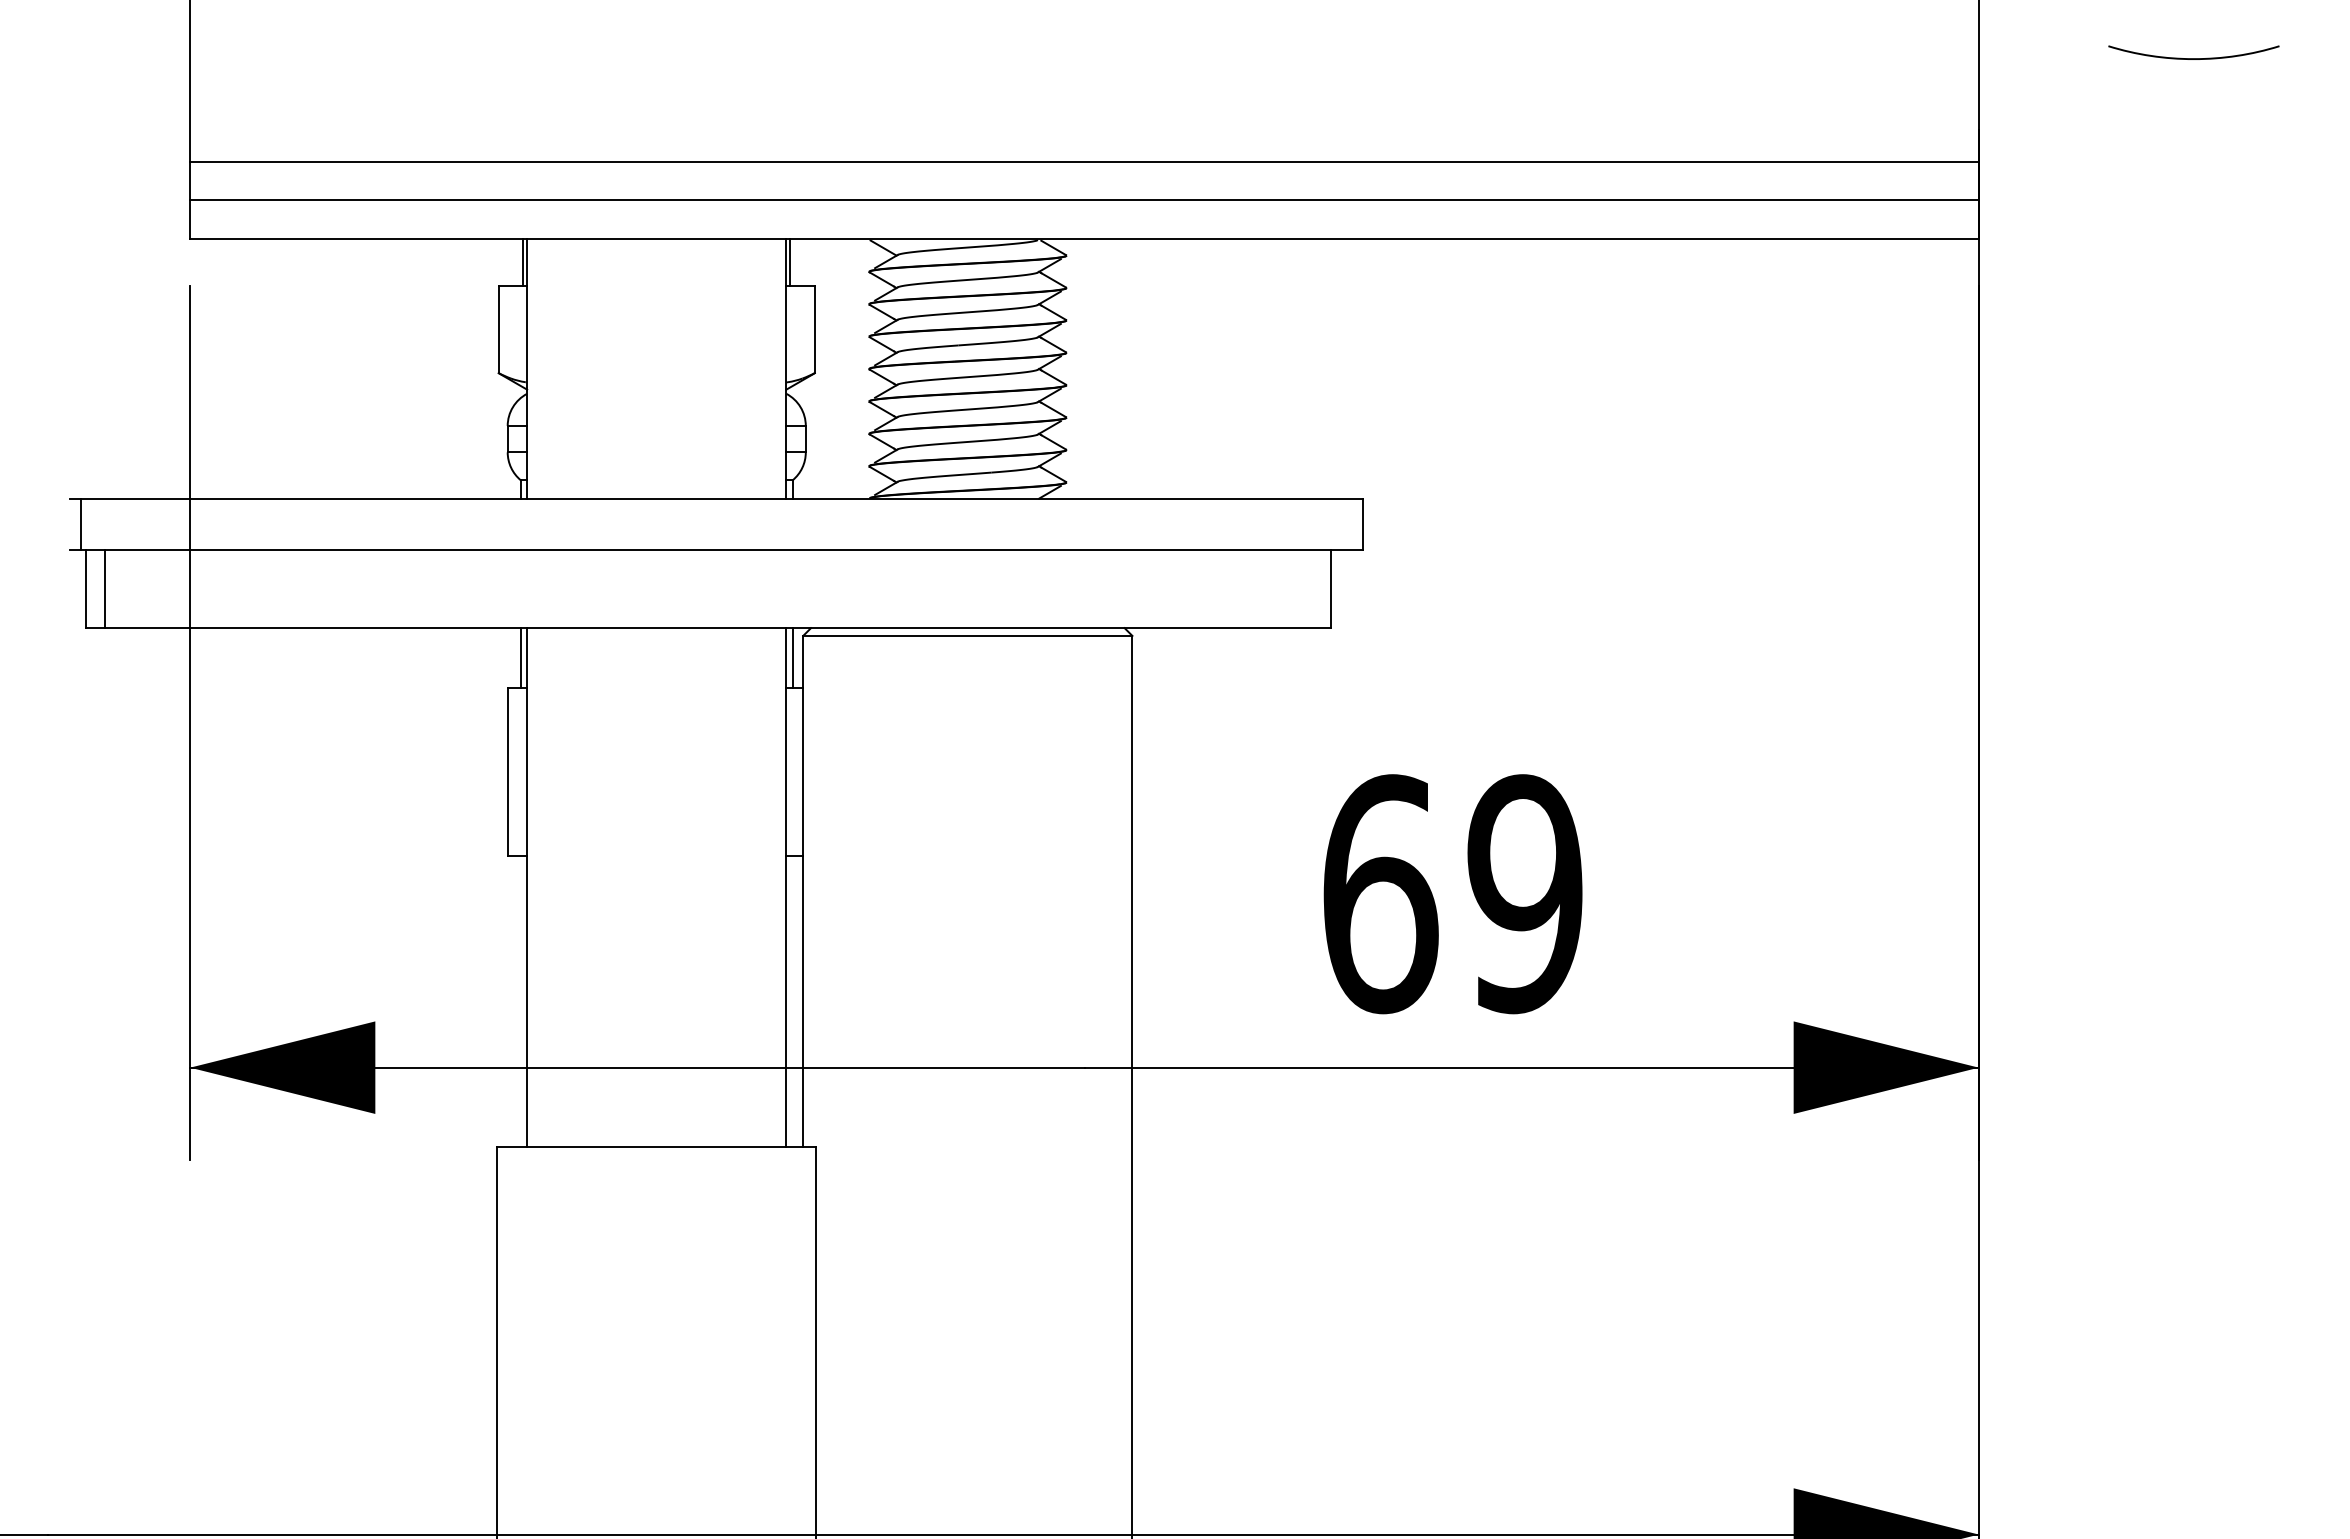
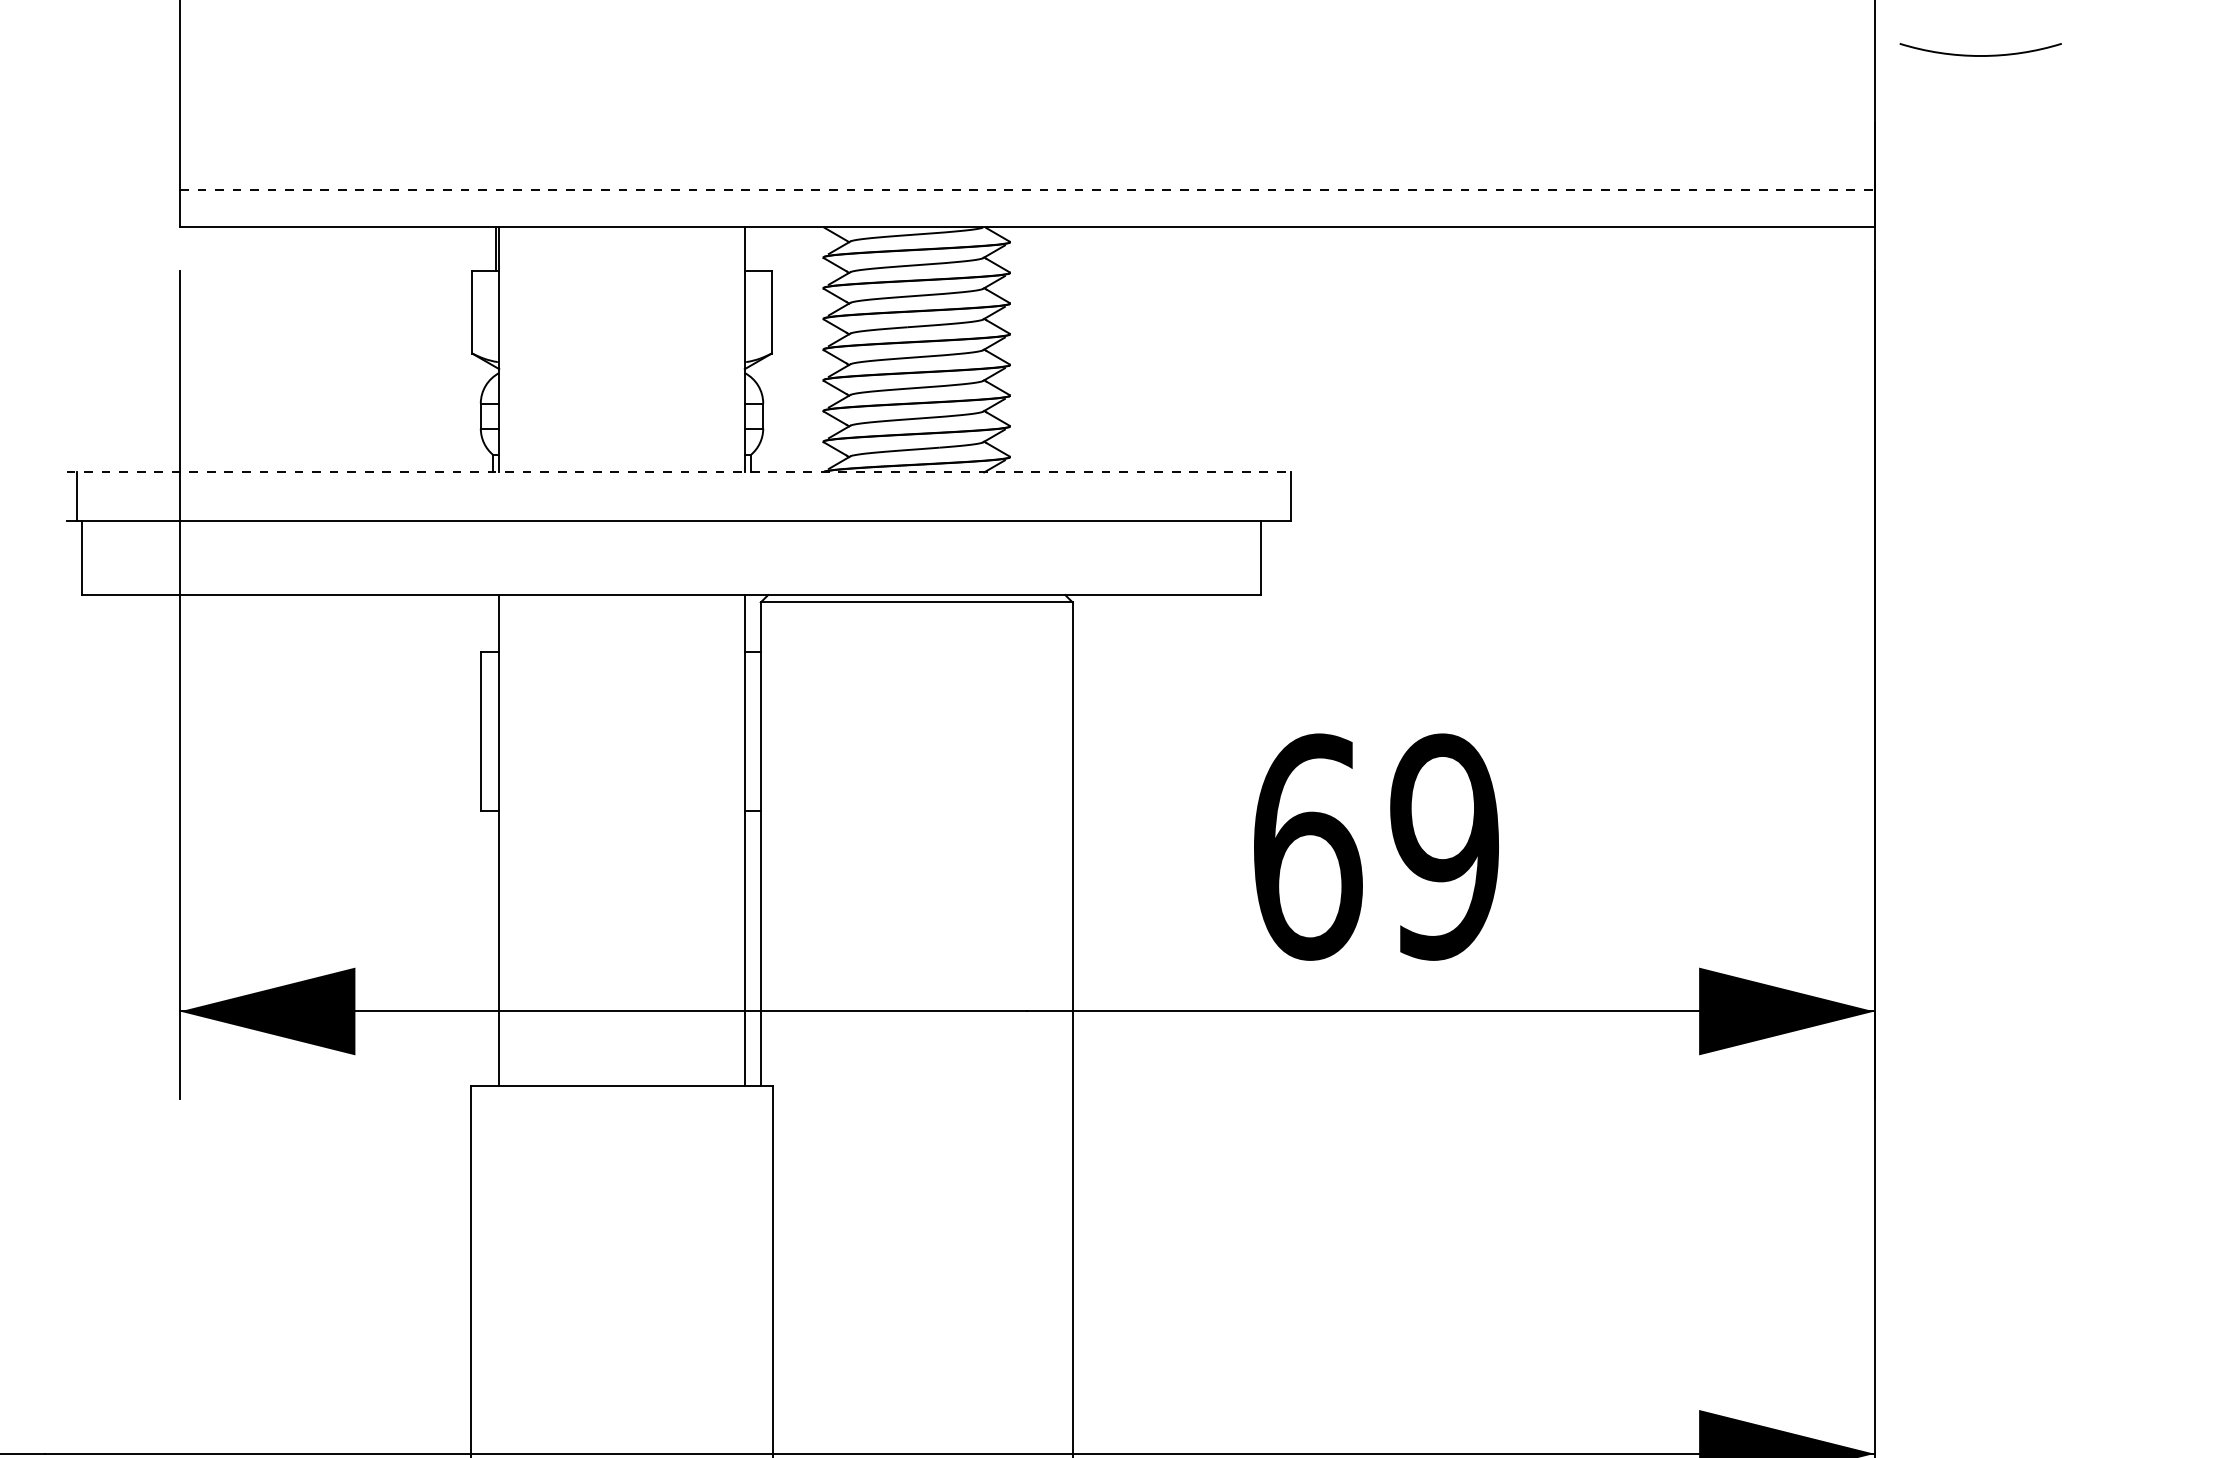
arc: (2193, 58) -> (1980, 55), moved
line: (1084, 161) -> (1027, 152), removed
line: (1084, 200) -> (1027, 189), solid -> dashed
line: (790, 262) -> (748, 248), removed
line: (717, 498) -> (679, 472), solid -> dashed
line: (104, 589) -> (98, 558), removed
line: (520, 657) -> (492, 622), removed
line: (792, 657) -> (750, 622), removed

